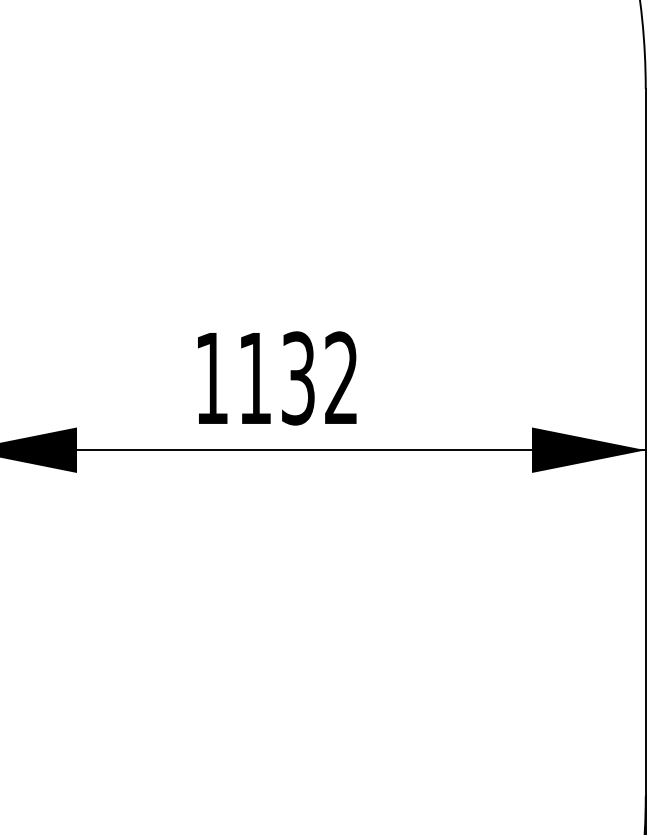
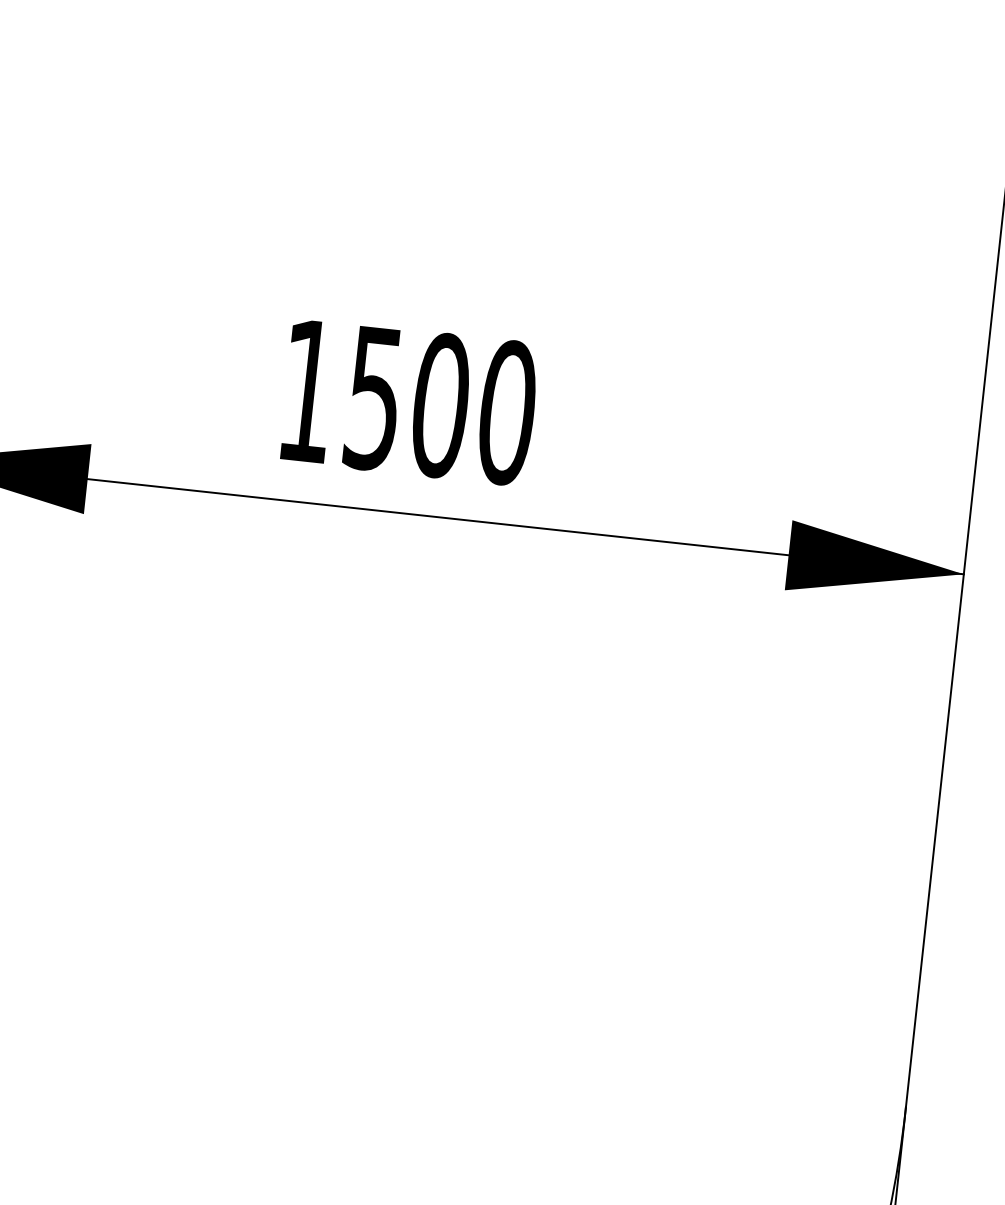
text: (298, 378) -> (440, 405), 1132 -> 1500

